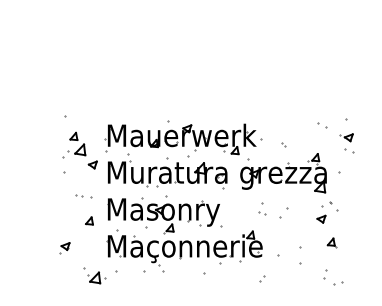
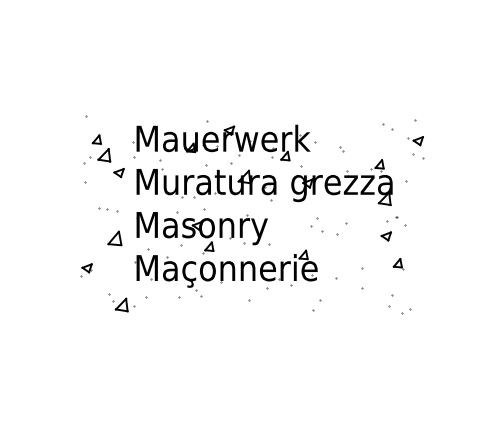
part: (261, 213) -> (316, 229), size x1.6
part: (89, 221) -> (115, 238), size x1.6
part: (262, 279) -> (317, 306), size x1.6

